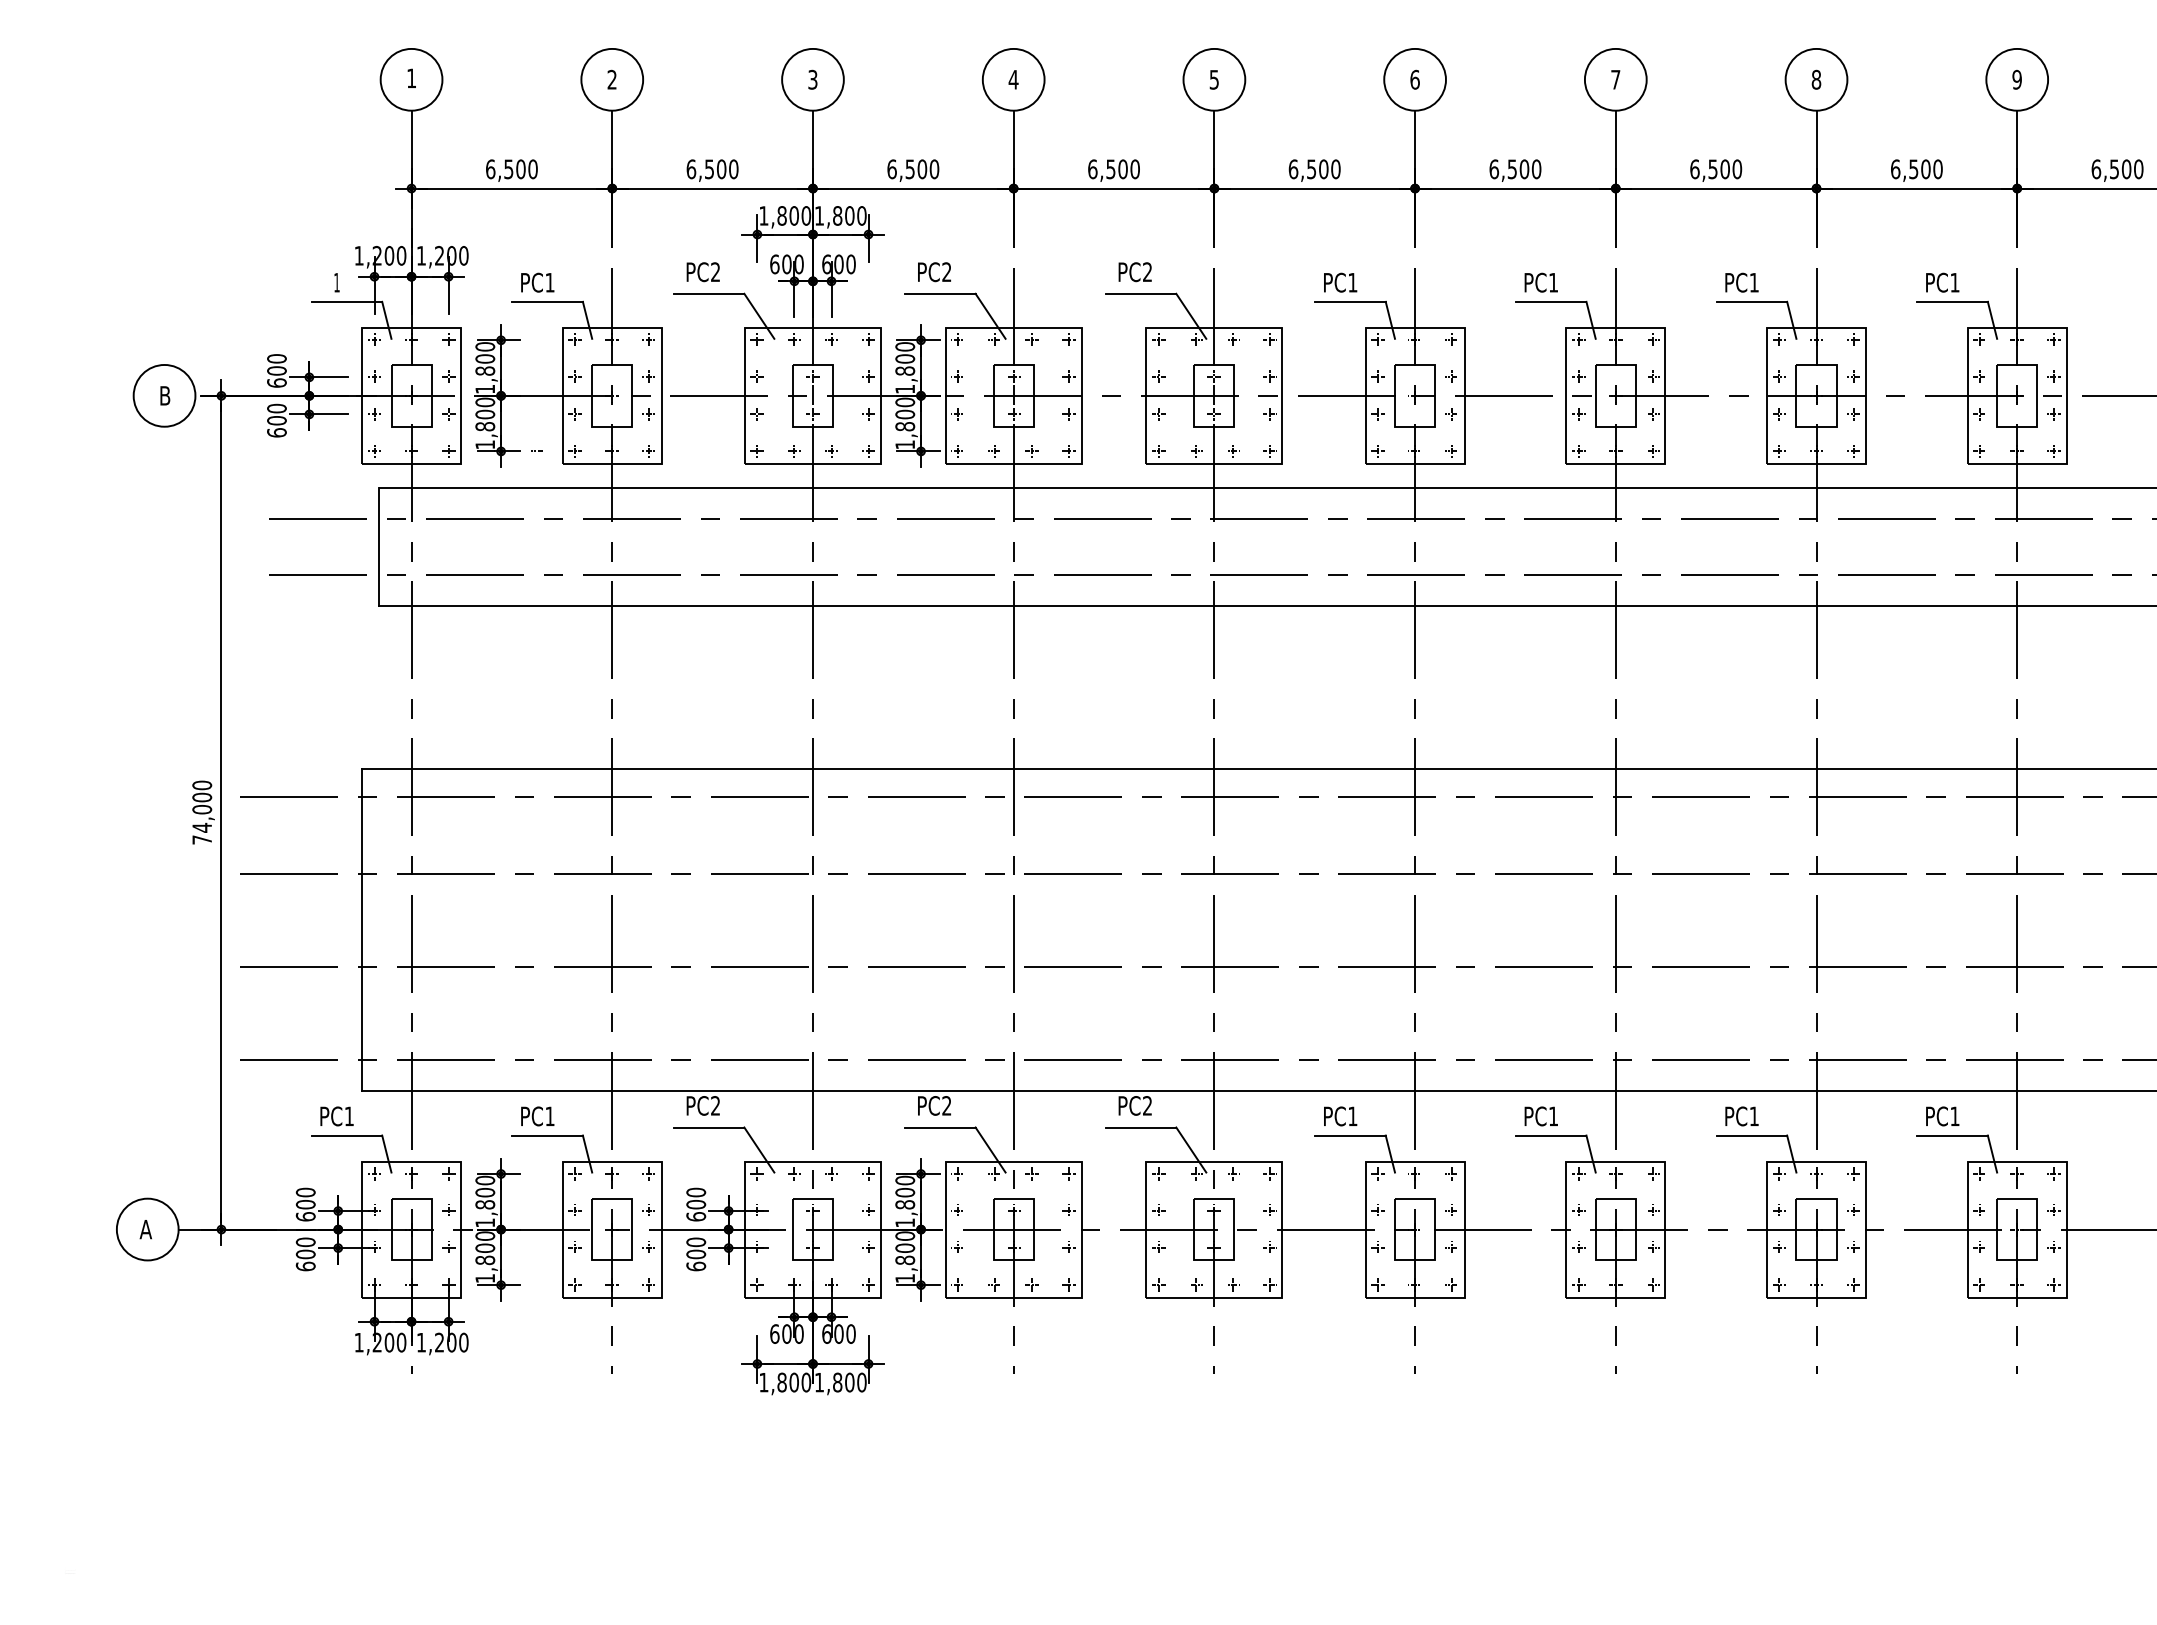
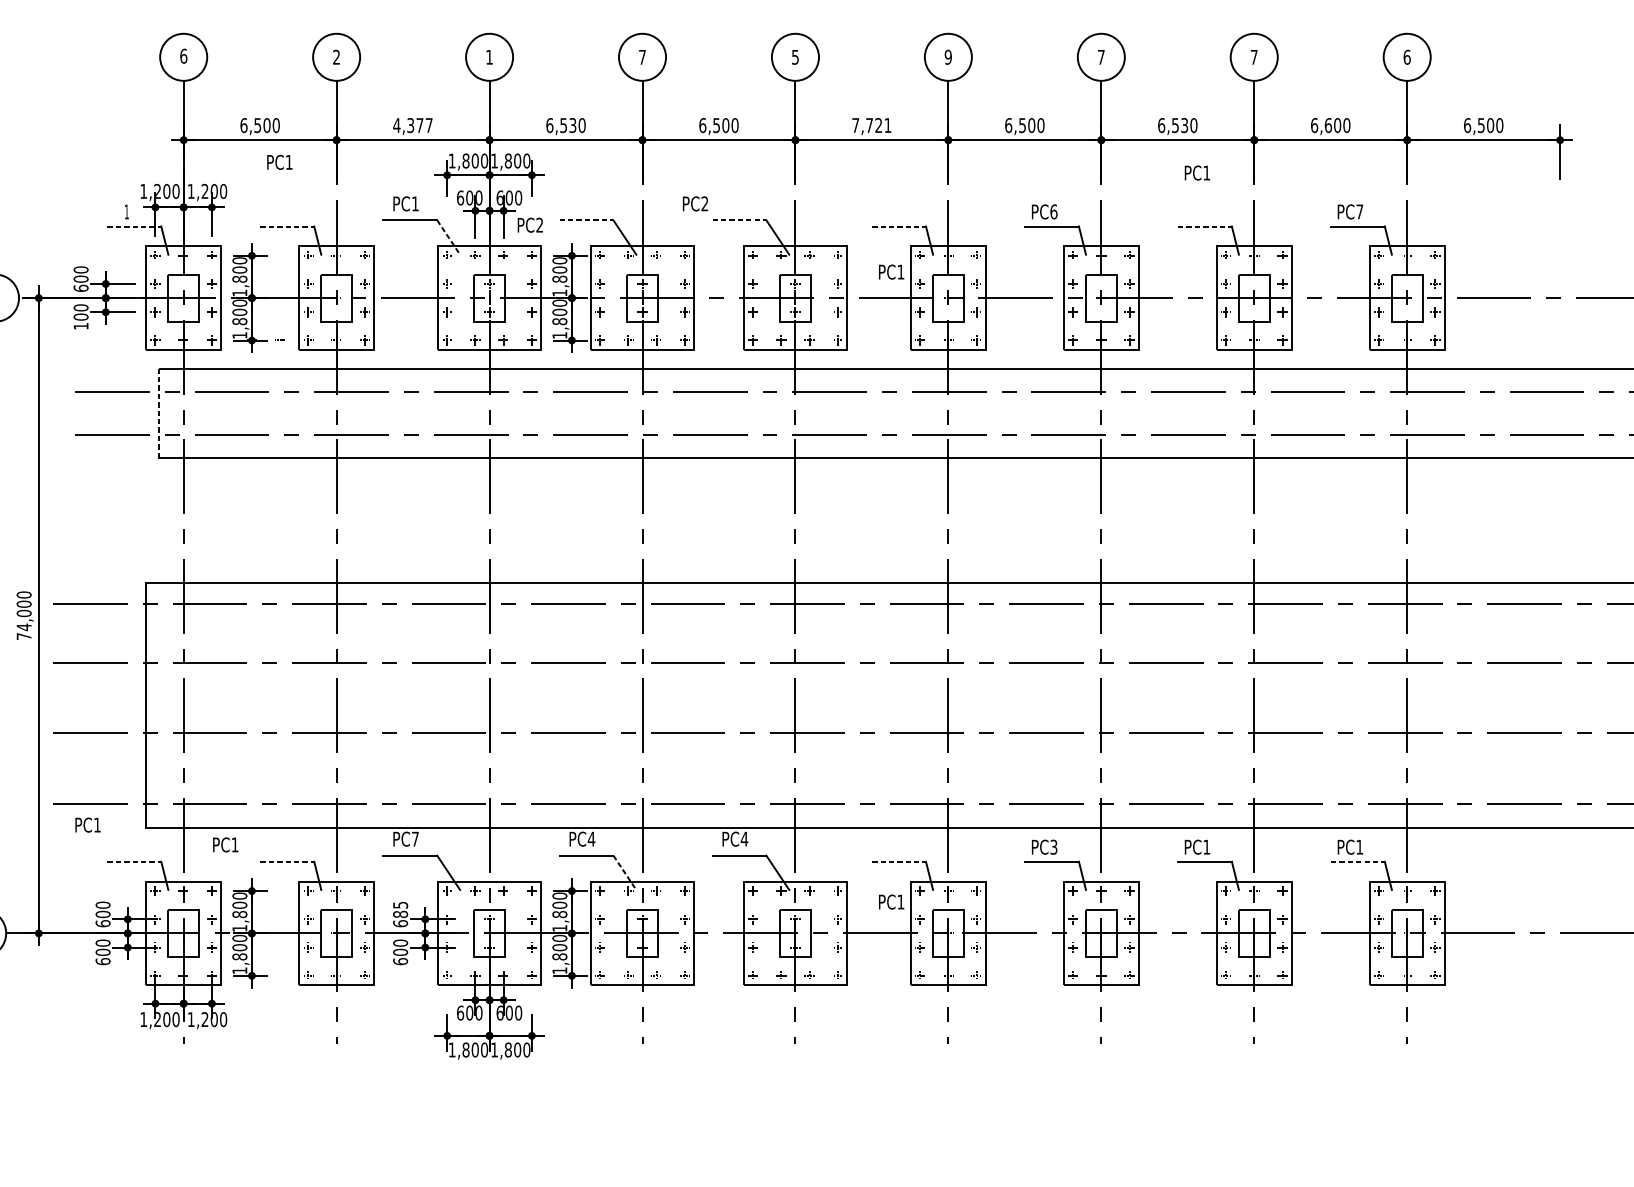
text: (411, 78) -> (183, 56), 1 -> 6
text: (812, 79) -> (489, 57), 3 -> 1
text: (1013, 79) -> (642, 57), 4 -> 7
text: (1414, 79) -> (947, 57), 6 -> 9
text: (1816, 79) -> (1254, 57), 8 -> 7
text: (2017, 79) -> (1407, 57), 9 -> 6
text: (712, 169) -> (413, 125), 6,500 -> 4,377
text: (922, 169) -> (573, 125), 6,500 -> 6,530
text: (1314, 169) -> (871, 125), 6,500 -> 7,721
text: (1724, 169) -> (1184, 125), 6,500 -> 6,530
text: (1913, 169) -> (1328, 125), 6,500 -> 6,600
text: (715, 271) -> (415, 203), PC2 -> PC1
text: (934, 272) -> (530, 225), moved
text: (1134, 272) -> (694, 204), moved
text: (537, 282) -> (279, 162), moved
text: (1340, 282) -> (891, 271), moved
text: (1553, 282) -> (1053, 211), PC1 -> PC6
text: (1741, 282) -> (1197, 172), moved
text: (1954, 282) -> (1359, 211), PC1 -> PC7
line: (940, 293) -> (586, 220), solid -> dashed
line: (1141, 293) -> (739, 220), solid -> dashed
line: (347, 301) -> (134, 226), solid -> dashed
line: (548, 301) -> (288, 226), solid -> dashed
line: (1350, 301) -> (899, 226), solid -> dashed
line: (1752, 301) -> (1205, 226), solid -> dashed
line: (759, 316) -> (448, 237), solid -> dashed
text: (276, 432) -> (80, 326), 600 -> 100
line: (378, 547) -> (158, 413), solid -> dashed
text: (715, 1105) -> (415, 838), PC2 -> PC7
text: (946, 1105) -> (591, 838), PC2 -> PC4
text: (1147, 1105) -> (744, 838), PC2 -> PC4
text: (336, 1116) -> (87, 825), moved
text: (537, 1116) -> (225, 844), moved
text: (1340, 1116) -> (891, 902), moved
text: (1553, 1116) -> (1053, 847), PC1 -> PC3
line: (347, 1135) -> (134, 861), solid -> dashed
line: (548, 1135) -> (288, 861), solid -> dashed
line: (1350, 1135) -> (899, 861), solid -> dashed
line: (1953, 1135) -> (1358, 861), solid -> dashed
line: (990, 1150) -> (624, 873), solid -> dashed
text: (696, 1198) -> (400, 909), 600 -> 685

